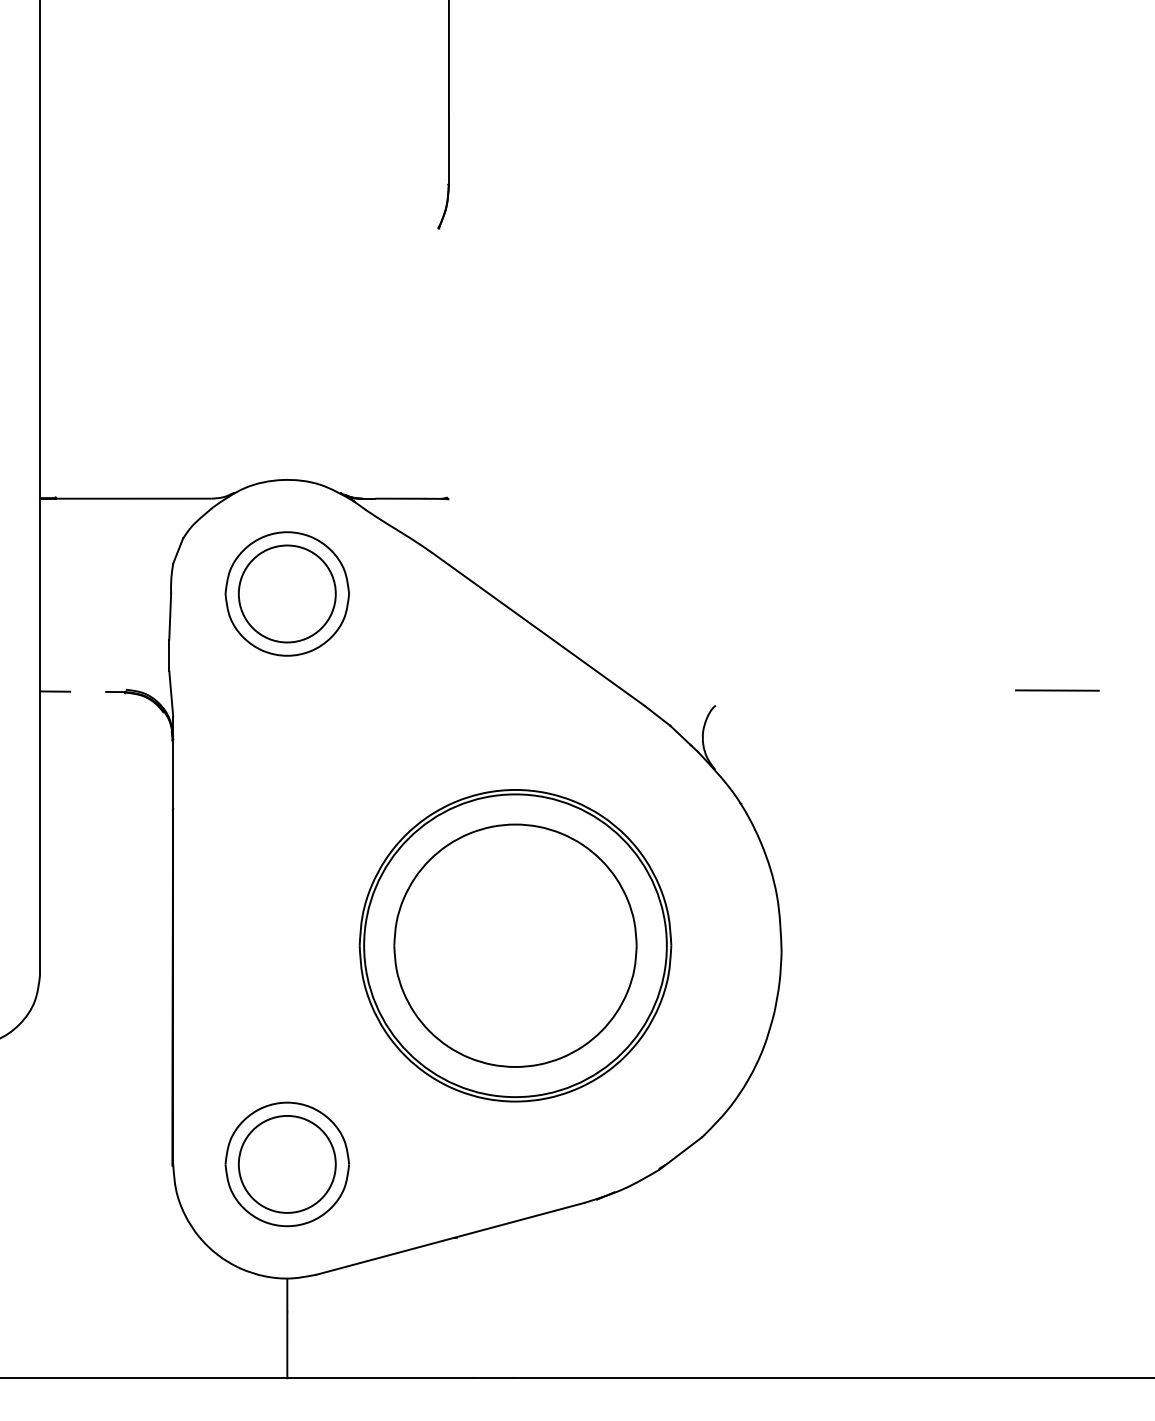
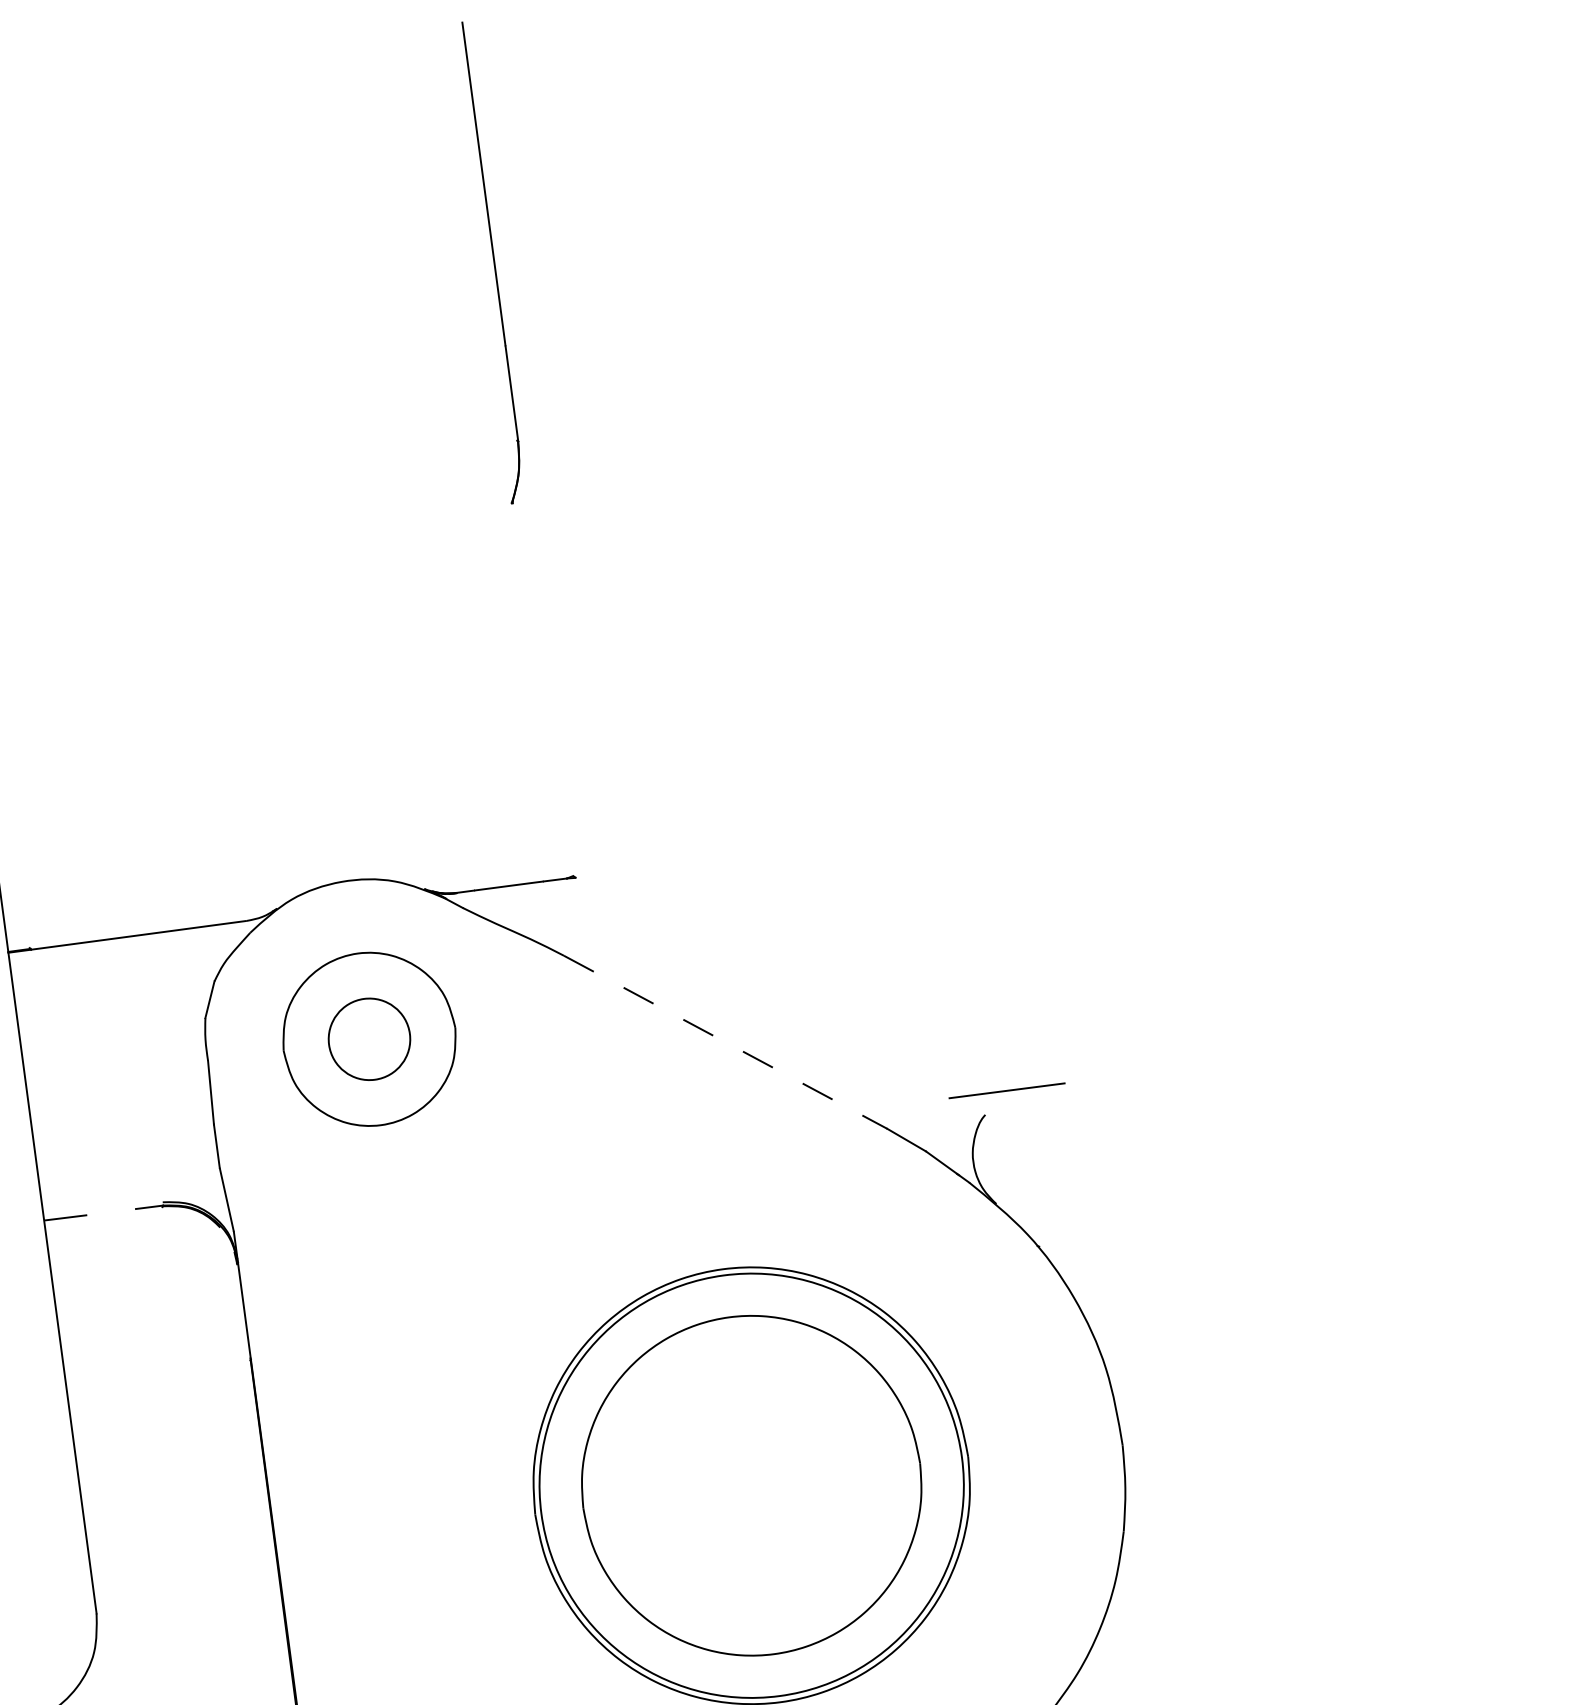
circle: (286, 593) -> (368, 1038), size x0.6
line: (538, 629) -> (725, 1042), solid -> dashed
line: (1057, 690) -> (1007, 1090), moved

